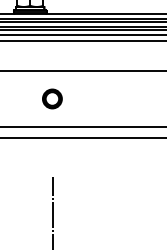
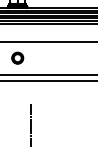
part: (52, 97) -> (17, 57), moved

